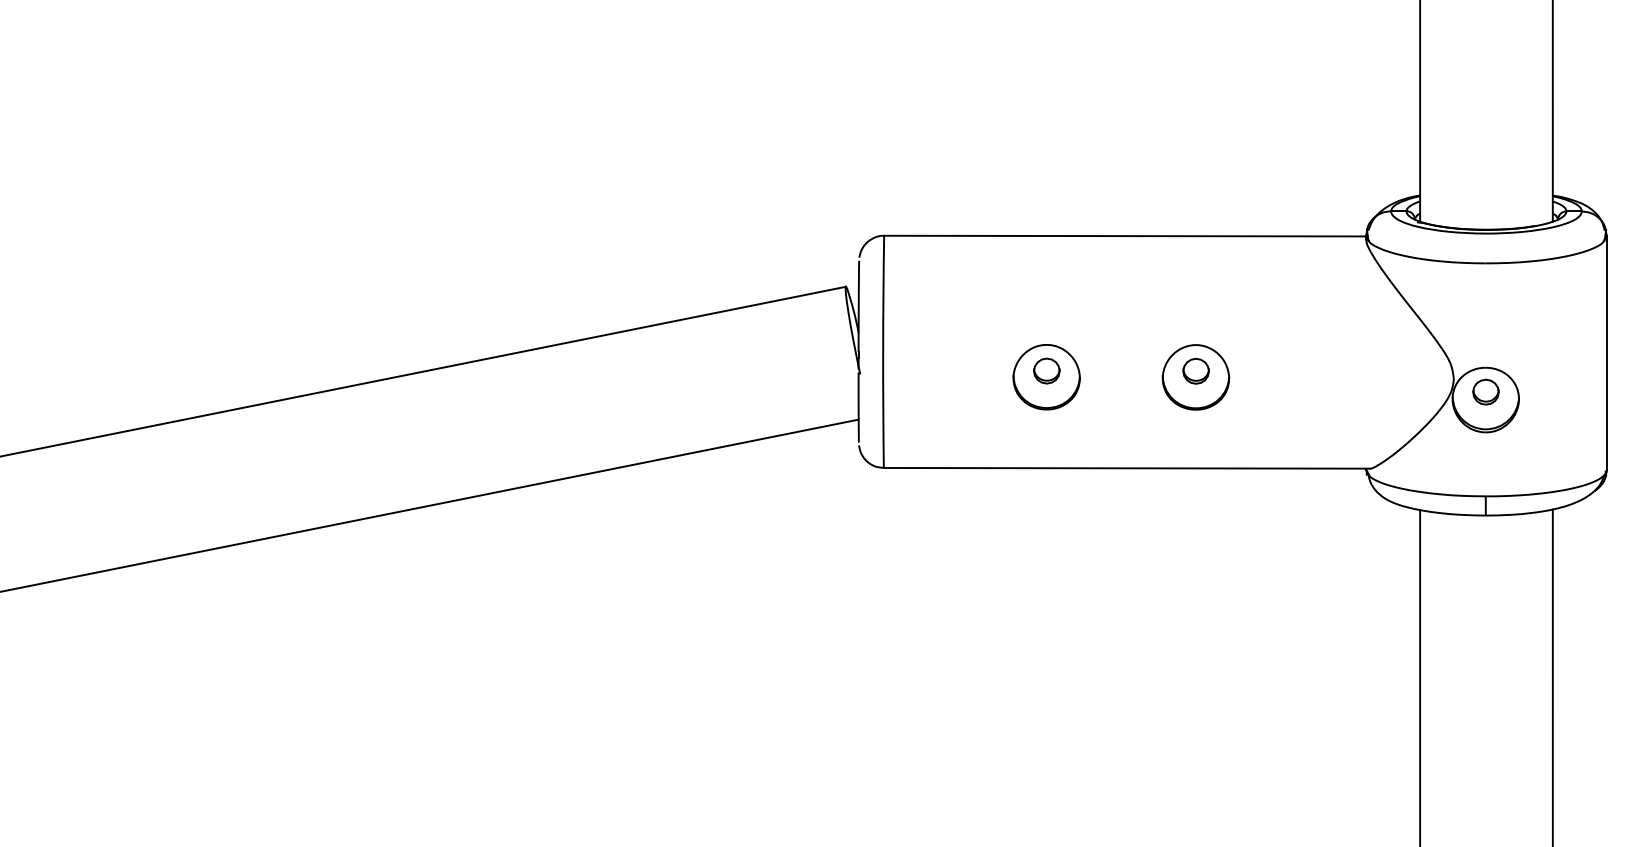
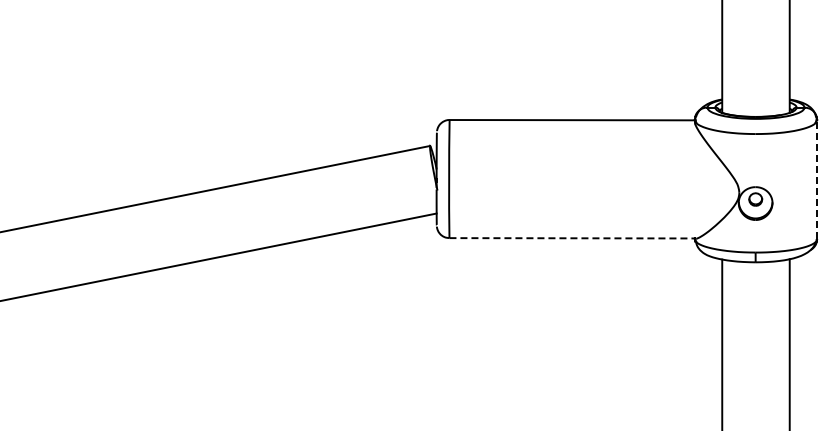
line: (1607, 352) -> (817, 179), solid -> dashed
part: (1047, 376) -> (532, 191), removed
part: (1194, 376) -> (607, 191), removed
line: (1127, 468) -> (573, 238), solid -> dashed

